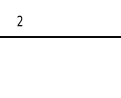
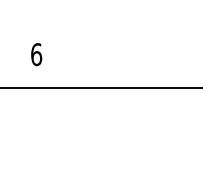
text: (19, 20) -> (35, 53), 2 -> 6

